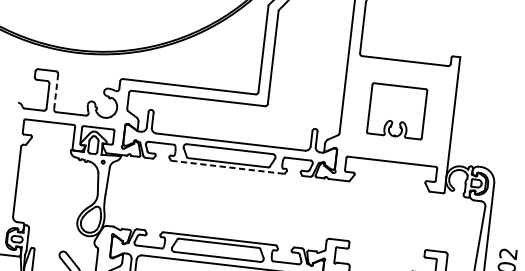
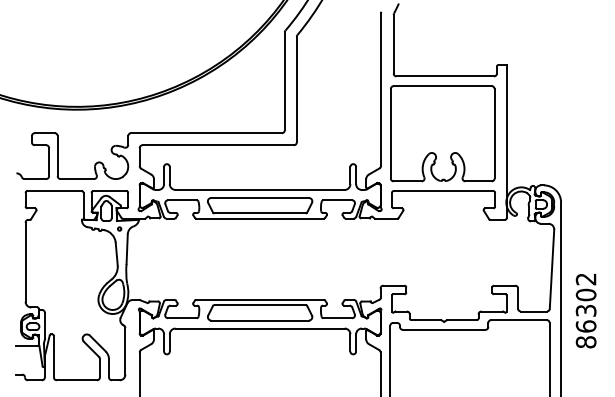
line: (55, 92) -> (57, 156), dashed -> solid
part: (396, 111) -> (442, 133), size x1.67
line: (228, 167) -> (260, 218), dashed -> solid

